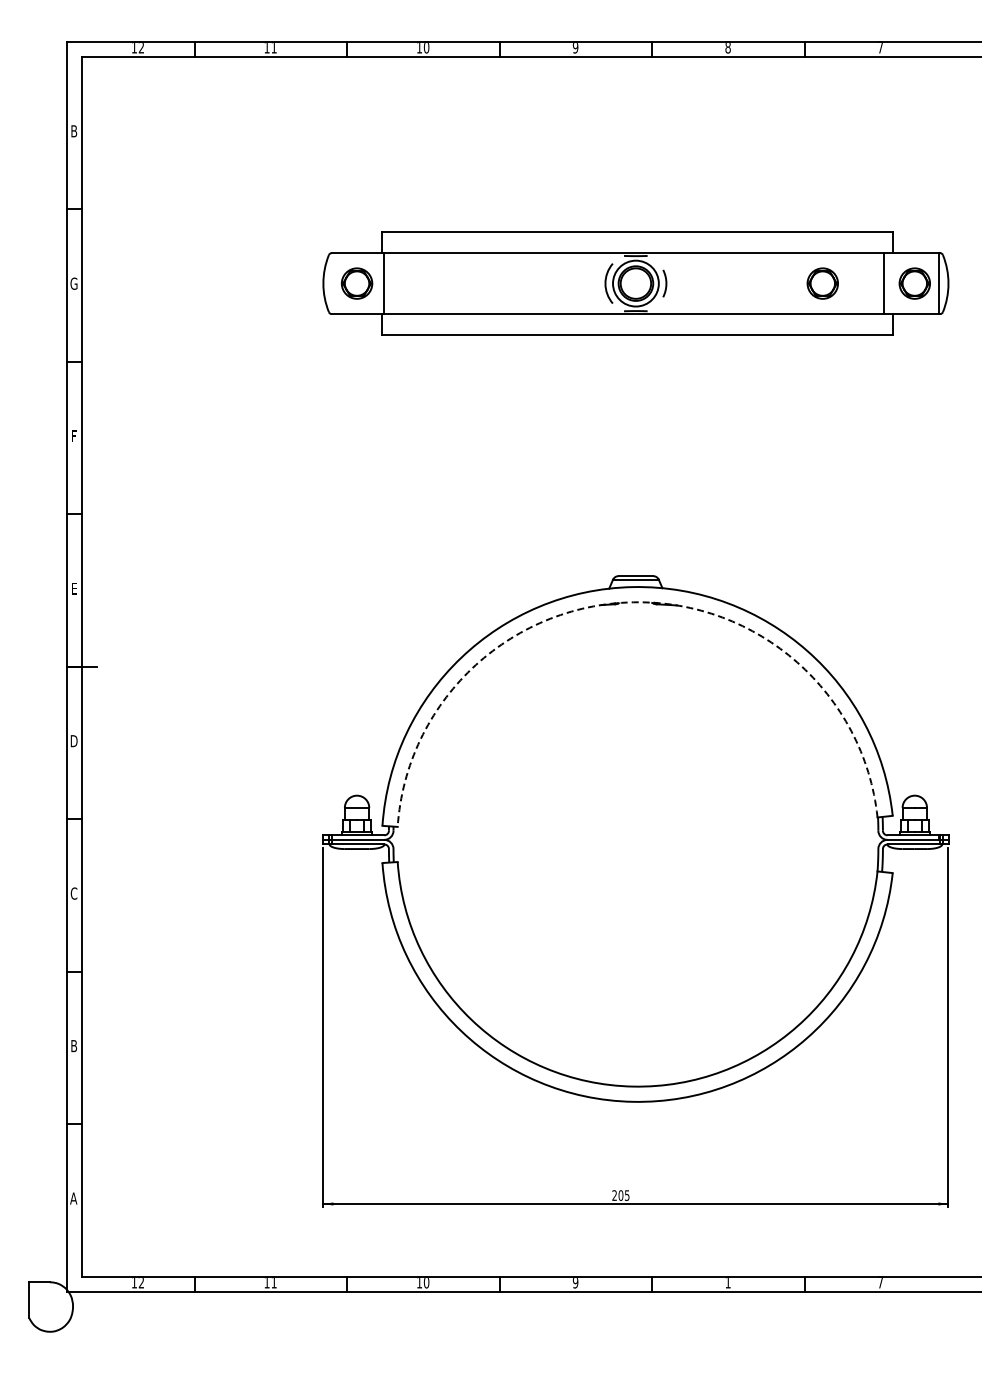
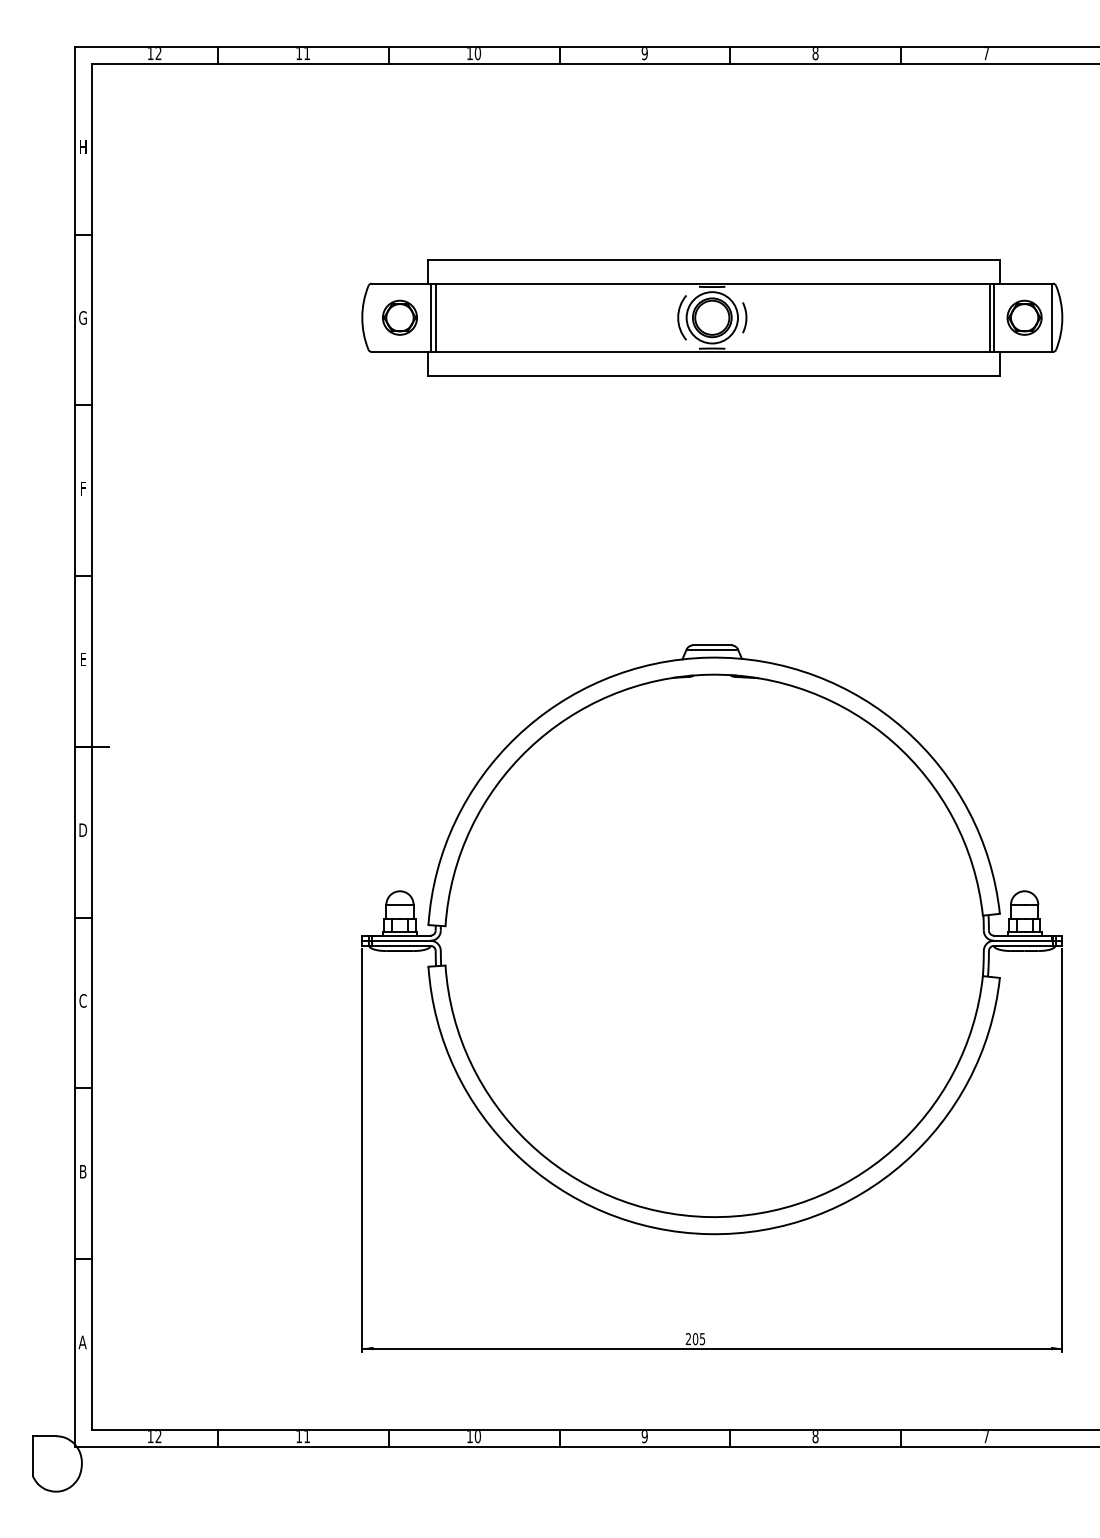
text: (74, 131) -> (83, 147), B -> H
line: (388, 283) -> (435, 317), added
part: (822, 283) -> (921, 317), removed
line: (887, 283) -> (994, 317), added
arc: (633, 602) -> (709, 674), dashed -> solid
text: (727, 1283) -> (814, 1437), 1 -> 8

